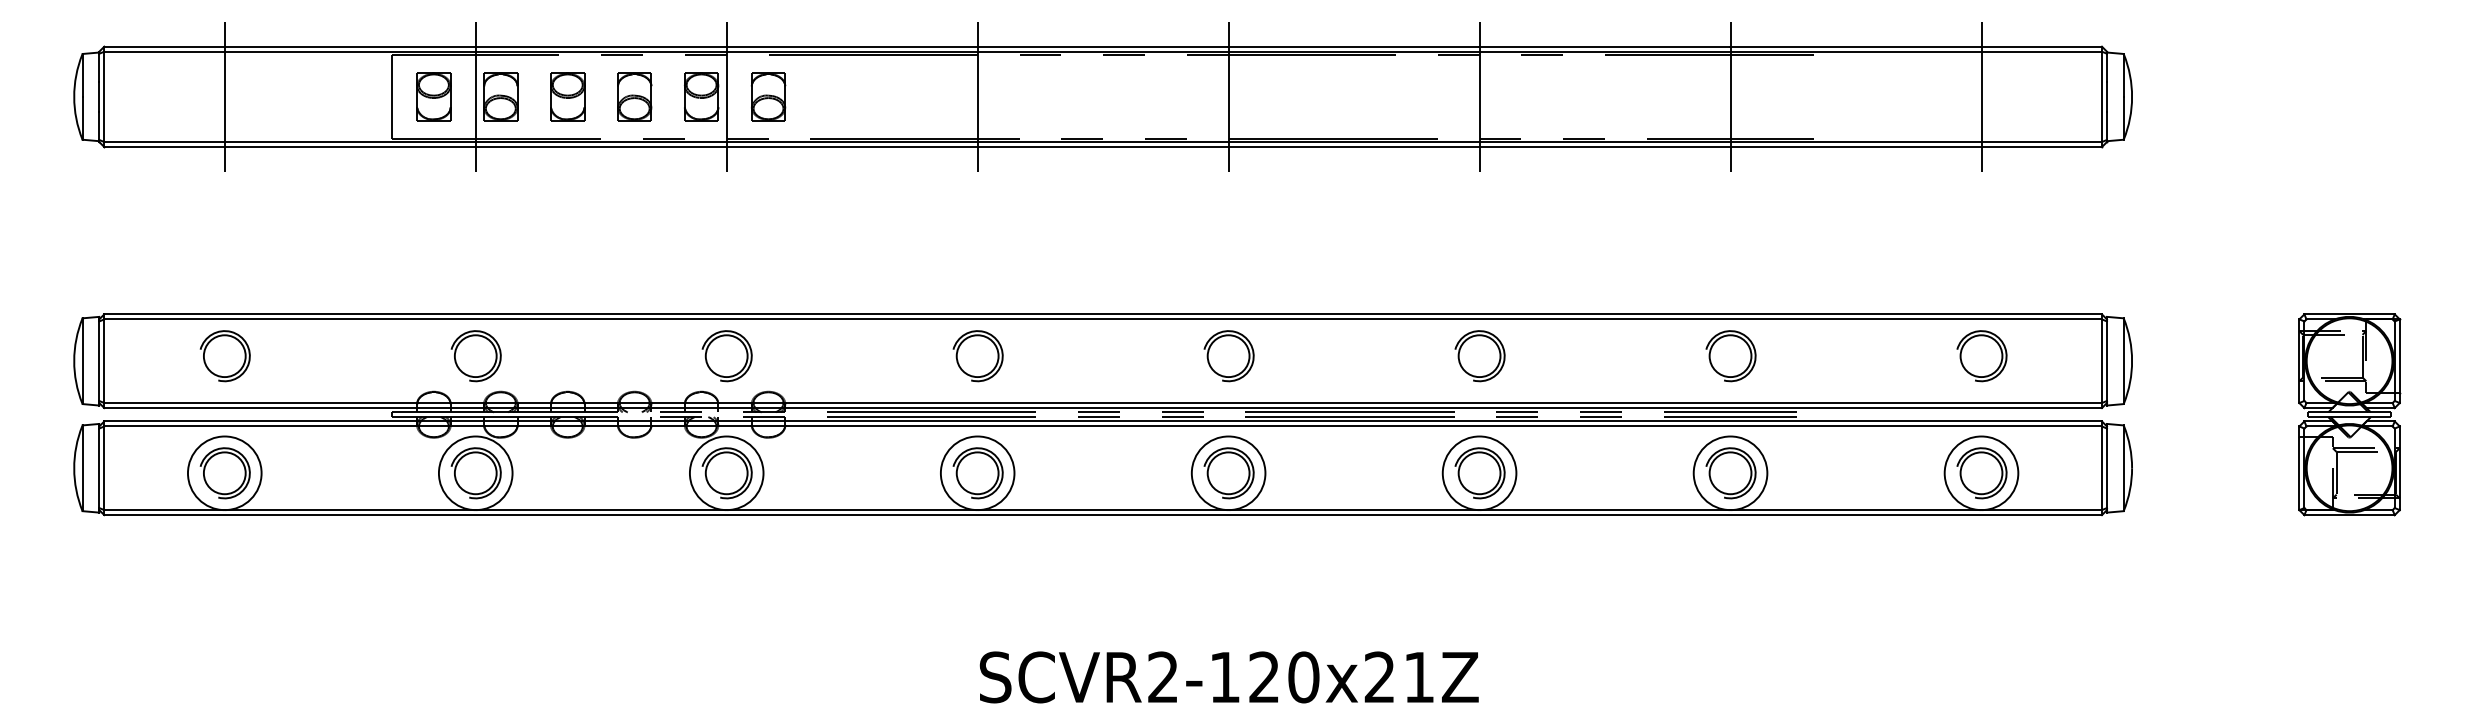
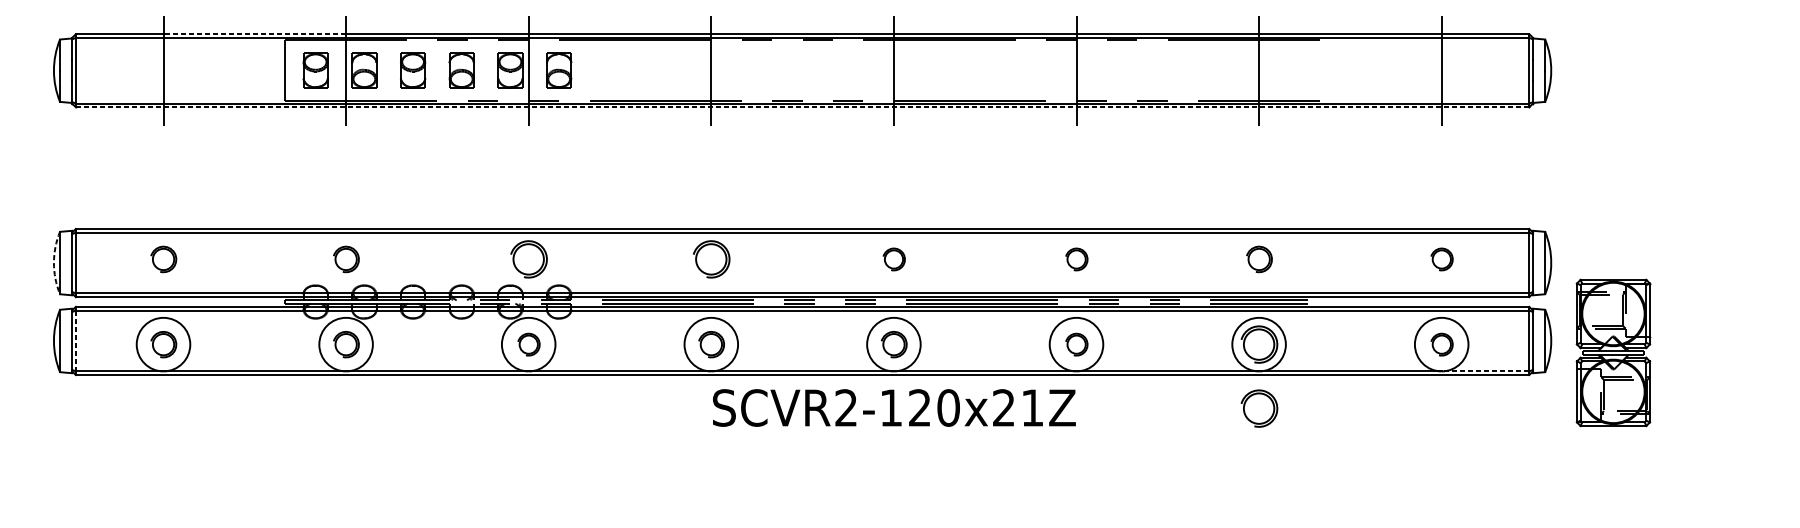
line: (349, 46) -> (254, 34), solid -> dashed
line: (1103, 147) -> (802, 107), solid -> dashed
part: (224, 356) -> (163, 259), size x0.7
part: (475, 356) -> (345, 259), size x0.7
part: (1228, 356) -> (893, 259), size x0.6
part: (1479, 356) -> (1076, 259), size x0.6
part: (1730, 356) -> (1259, 259), size x0.7
part: (1981, 356) -> (1441, 259), size x0.6
arc: (74, 360) -> (54, 262), solid -> dashed
part: (2349, 414) -> (1613, 352), moved
line: (104, 468) -> (75, 341), solid -> dashed
part: (224, 473) -> (163, 344), size x0.7
part: (475, 473) -> (345, 344), size x0.7
part: (726, 473) -> (528, 344), size x0.6
part: (977, 473) -> (711, 344), size x0.7
part: (1228, 473) -> (893, 344), size x0.7
part: (1479, 473) -> (1076, 344), size x0.6
part: (1981, 473) -> (1441, 344), size x0.6
line: (2041, 510) -> (1485, 371), solid -> dashed
part: (1730, 561) -> (1259, 408), added
text: (1228, 677) -> (893, 408), moved

